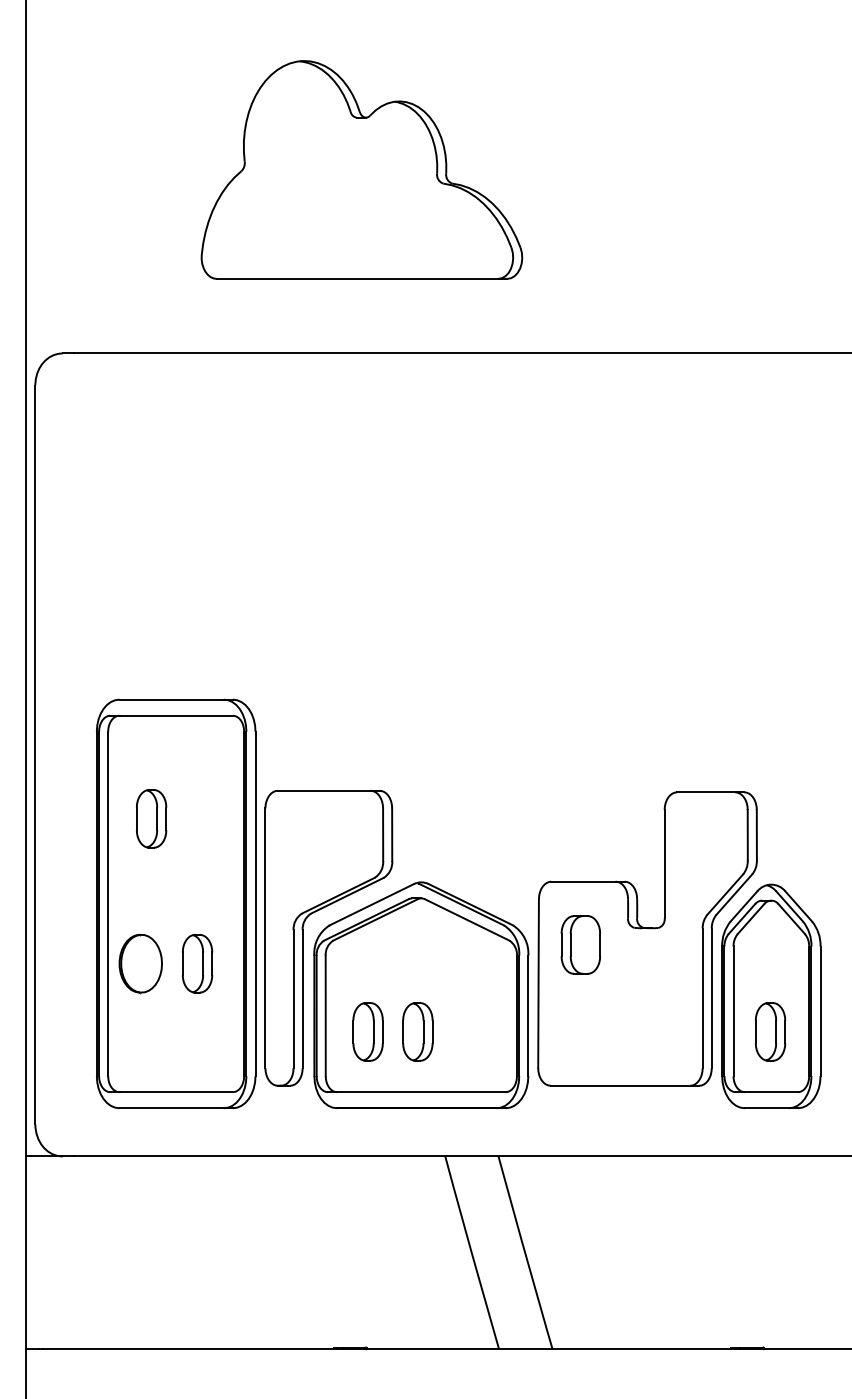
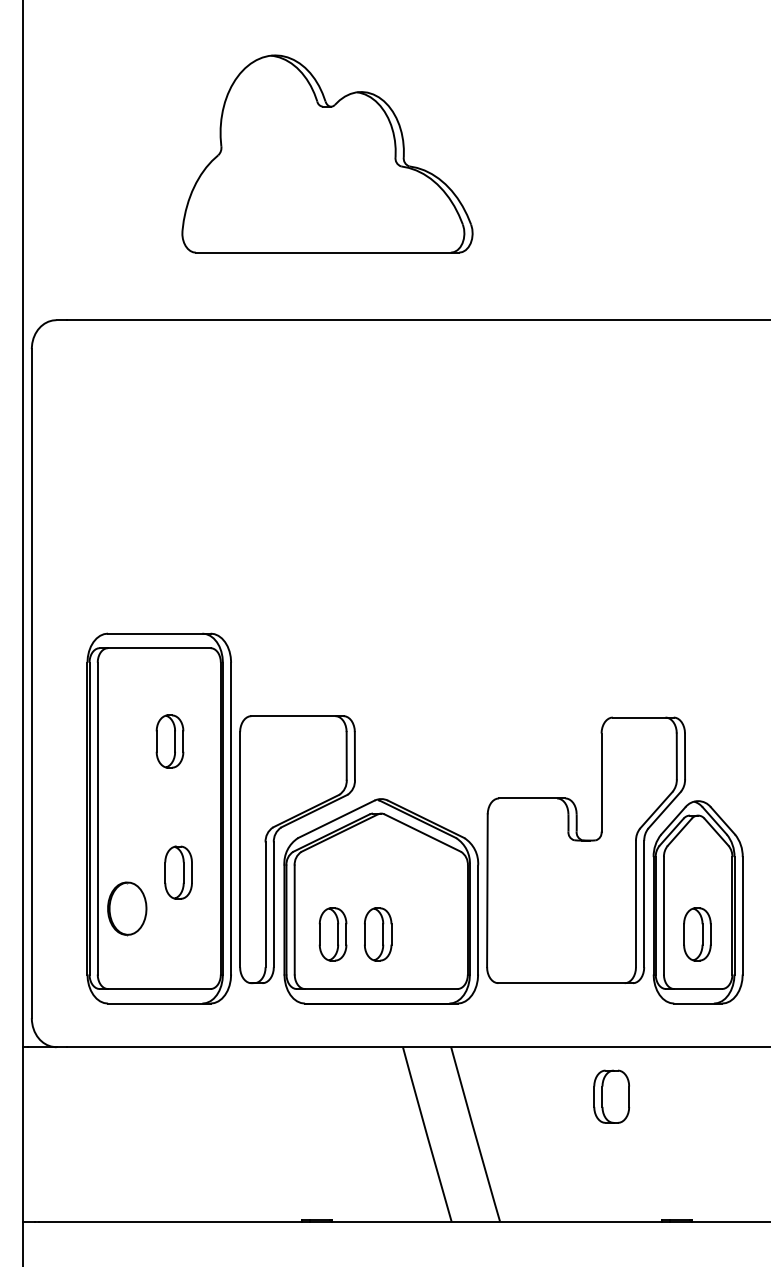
part: (150, 818) -> (169, 741), moved
part: (580, 944) -> (611, 1096), moved
part: (141, 963) -> (127, 908), moved

